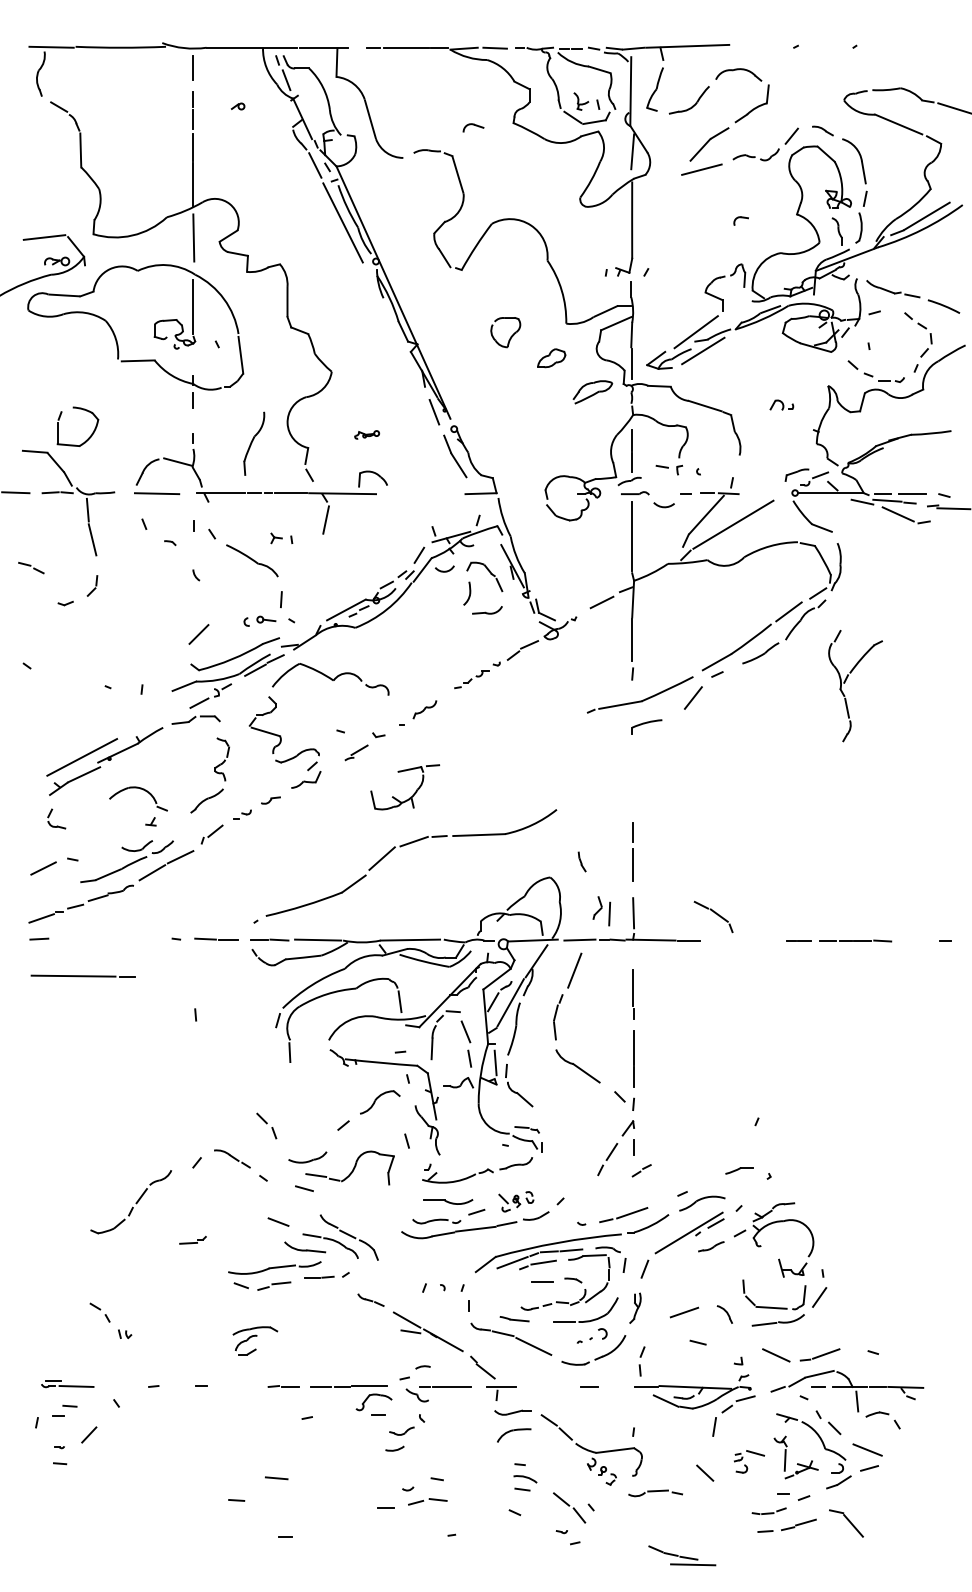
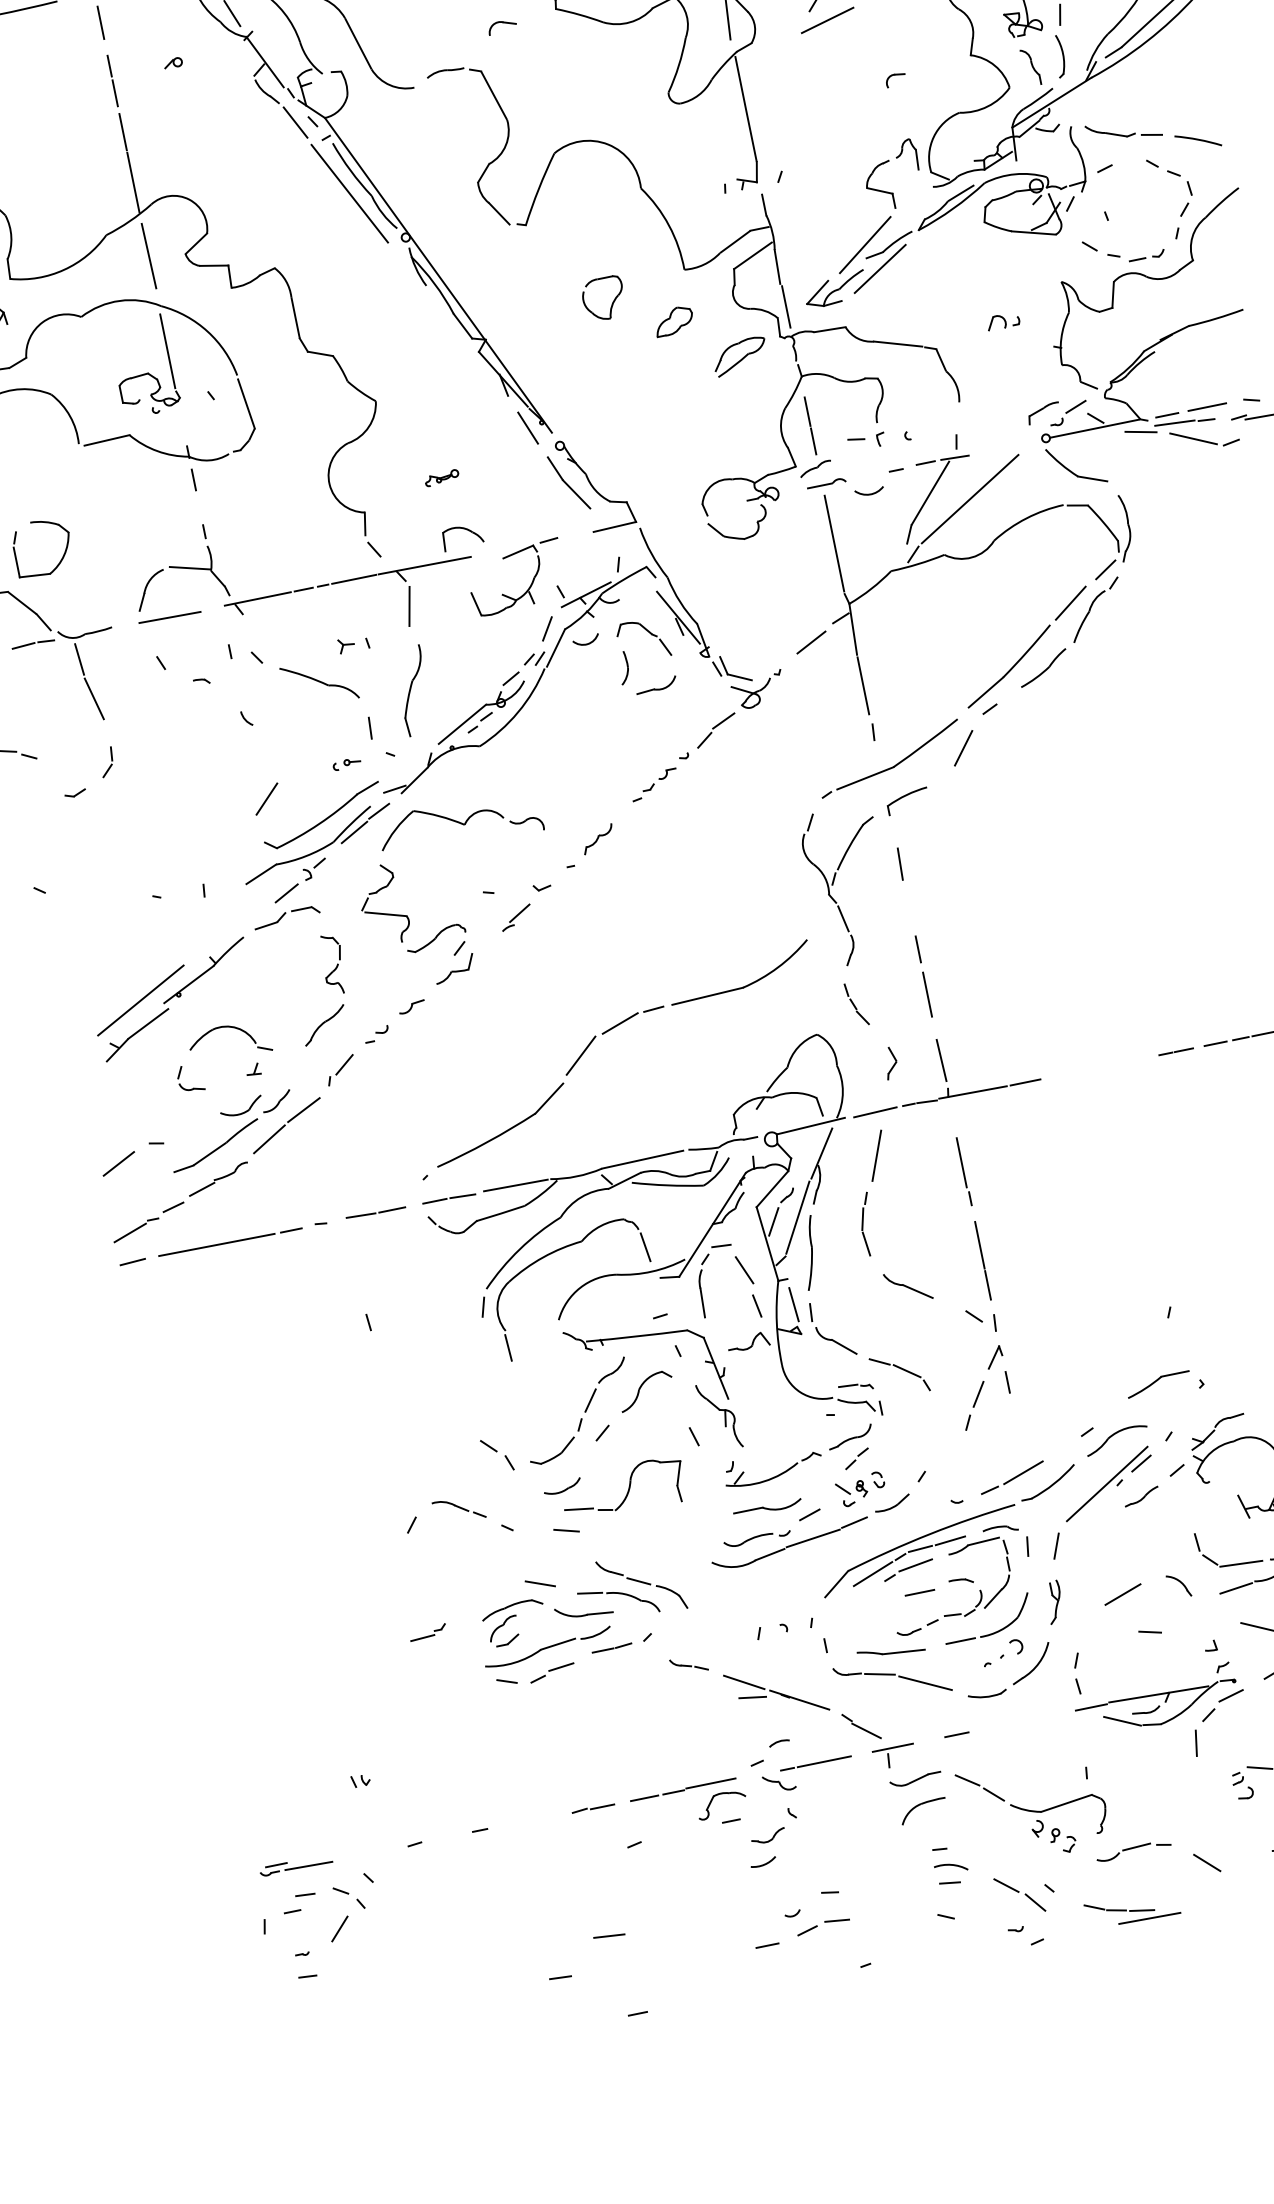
part: (254, 443) -> (414, 690), moved
part: (259, 621) -> (346, 764), size x0.62
part: (845, 682) -> (834, 883), moved
part: (413, 793) -> (529, 584), moved
part: (50, 815) -> (180, 1075), moved
part: (581, 861) -> (855, 1003), size x1.67
line: (609, 913) -> (899, 863), moved
part: (713, 916) -> (899, 1374), moved
line: (82, 975) -> (228, 1241), moved
part: (578, 1066) -> (908, 1286), size x0.71
part: (307, 1157) -> (562, 1486), size x0.71
part: (641, 1170) -> (856, 1458), moved
part: (739, 1170) -> (1158, 1384), size x1.67
part: (131, 1202) -> (578, 1412), moved
part: (99, 1312) -> (348, 1898), moved
part: (514, 1318) -> (891, 1650), size x1.67
part: (255, 1340) -> (515, 1622), moved
line: (589, 1386) -> (956, 1734), moved
line: (705, 1472) -> (1207, 1861), moved
part: (682, 1555) -> (1132, 1908), moved

